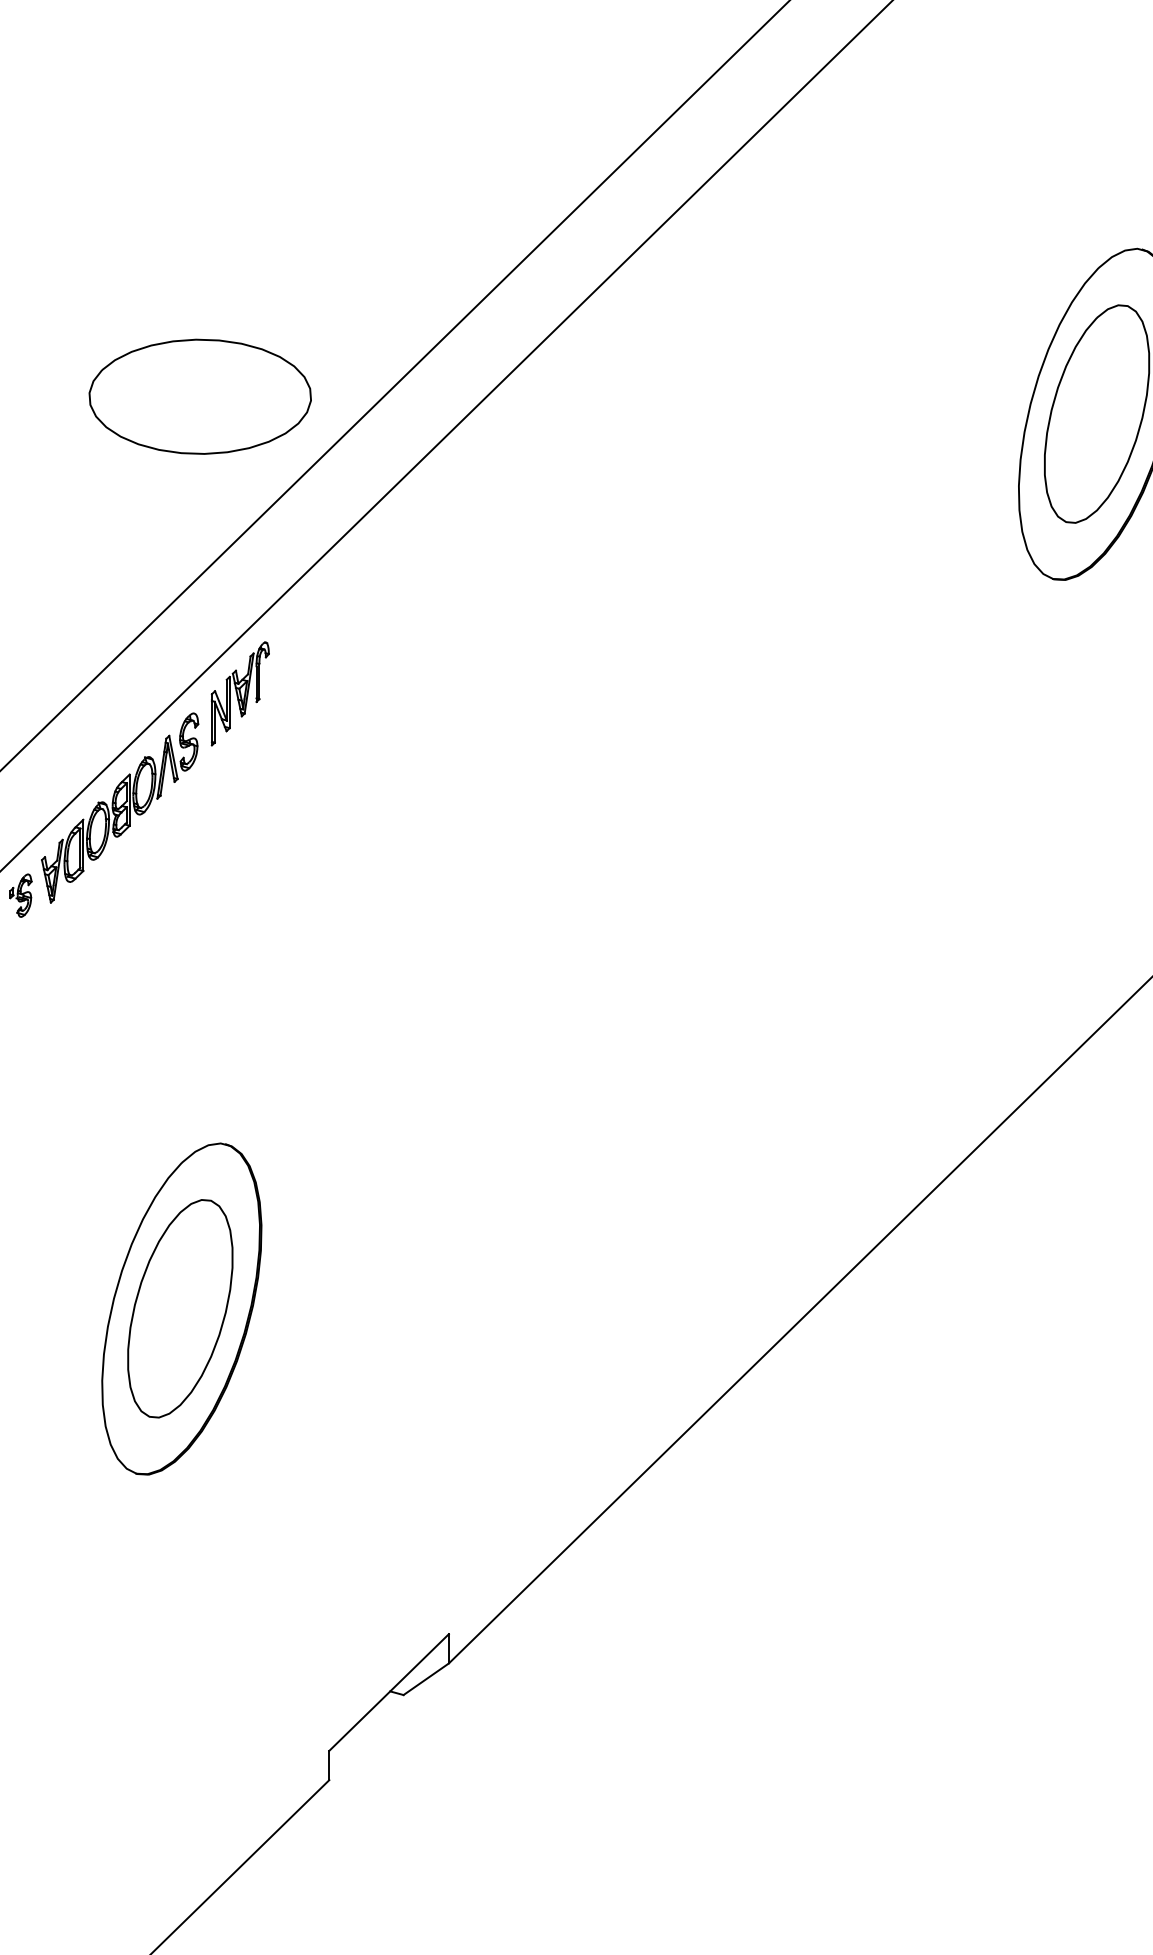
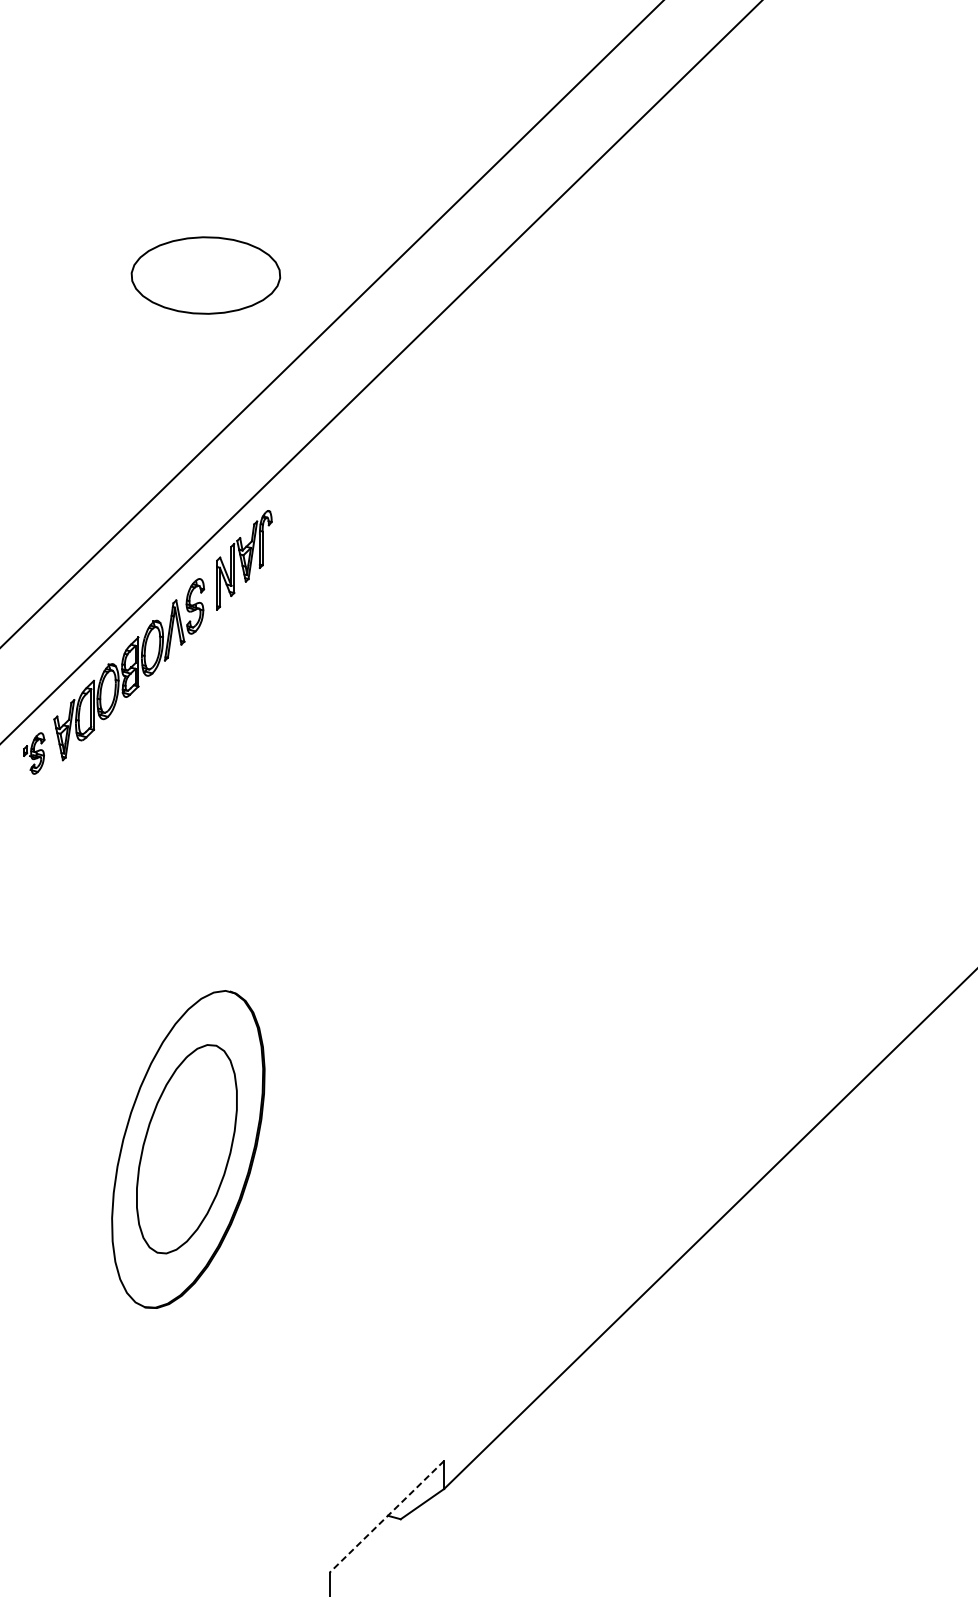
part: (199, 396) -> (205, 275), size x0.7
line: (389, 1692) -> (387, 1516), solid -> dashed

